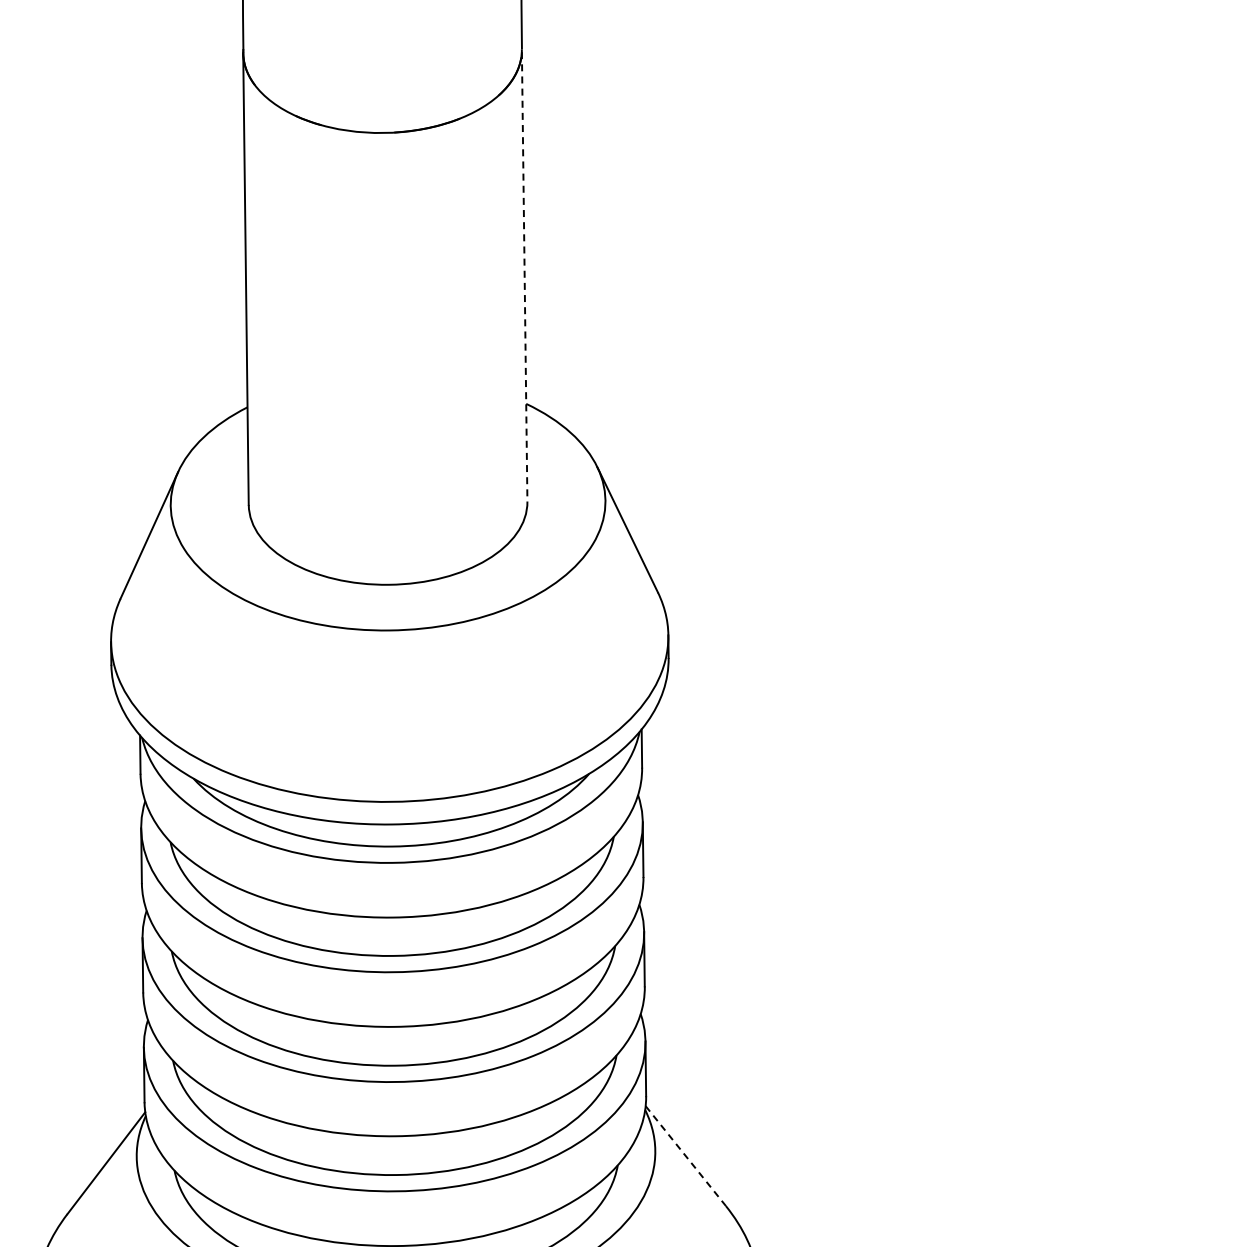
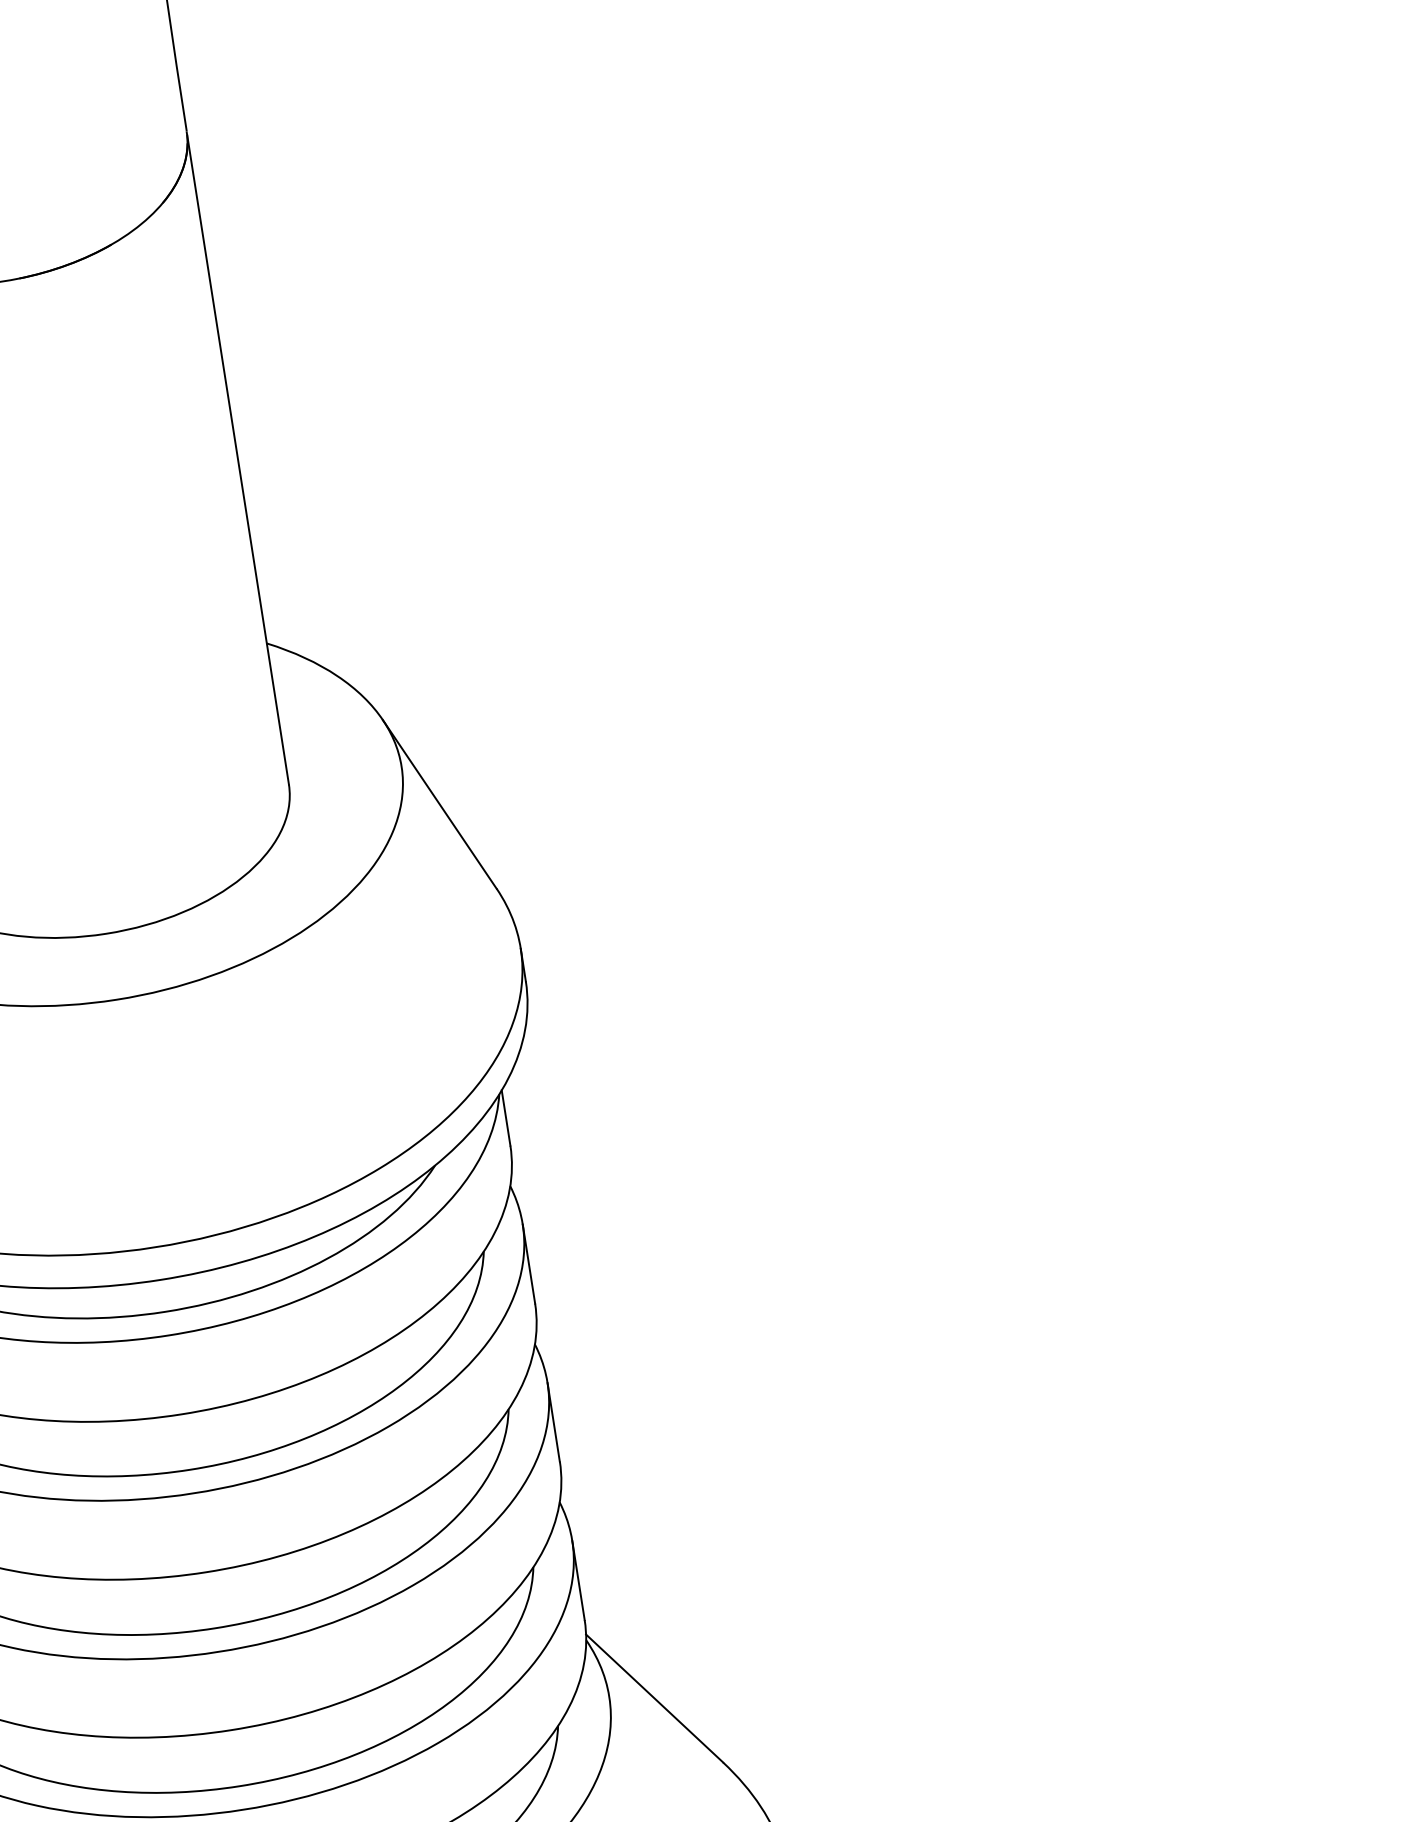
line: (524, 276) -> (237, 459), dashed -> solid
line: (686, 1156) -> (655, 1698), dashed -> solid

